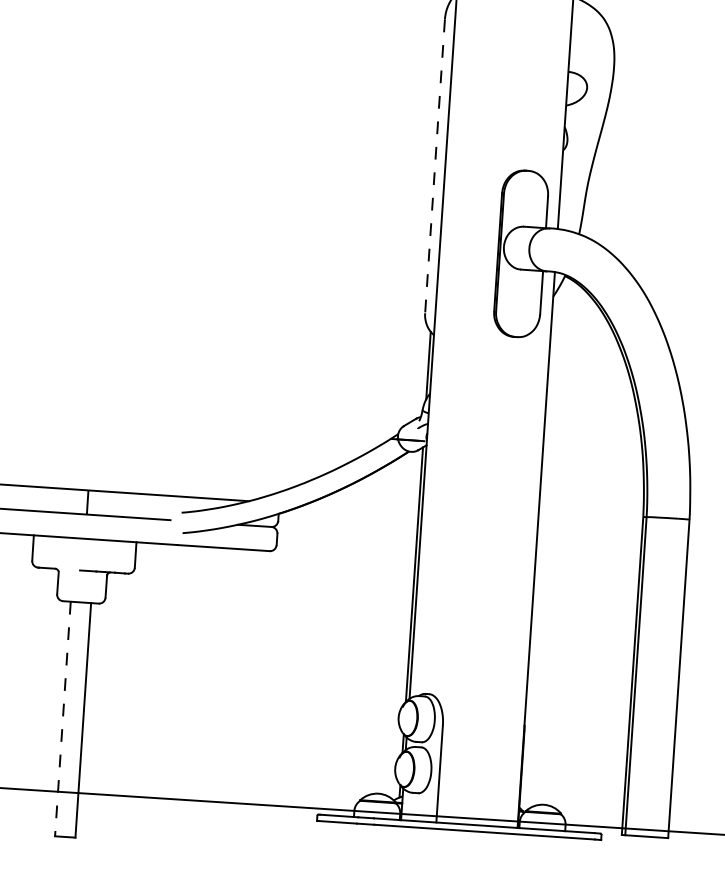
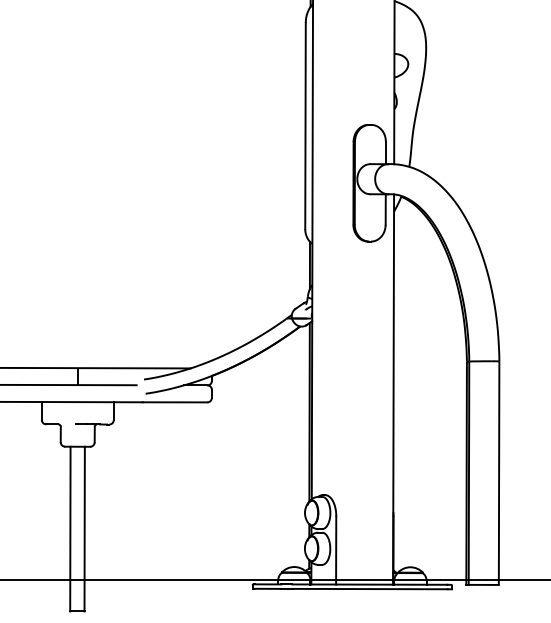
line: (434, 167) -> (305, 126), dashed -> solid
line: (63, 719) -> (70, 529), dashed -> solid

